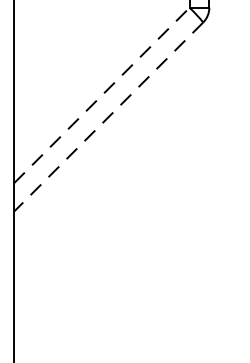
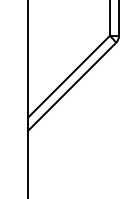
line: (102, 95) -> (69, 76), dashed -> solid
line: (107, 118) -> (71, 87), dashed -> solid

